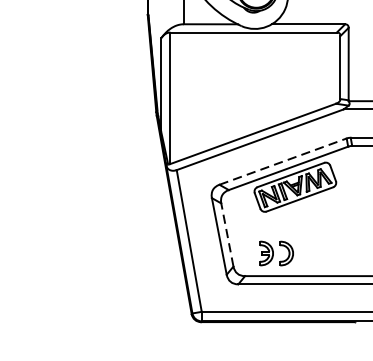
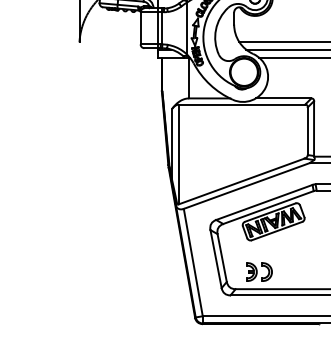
line: (283, 161) -> (264, 202), dashed -> solid
line: (227, 234) -> (222, 257), dashed -> solid

